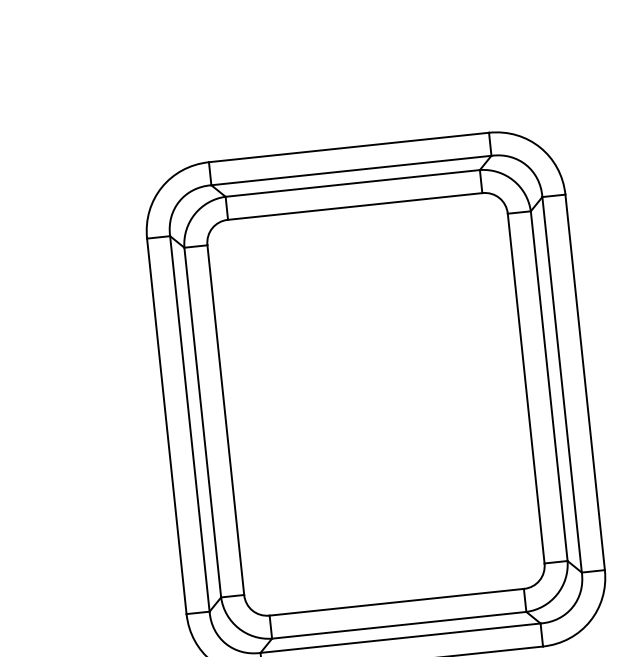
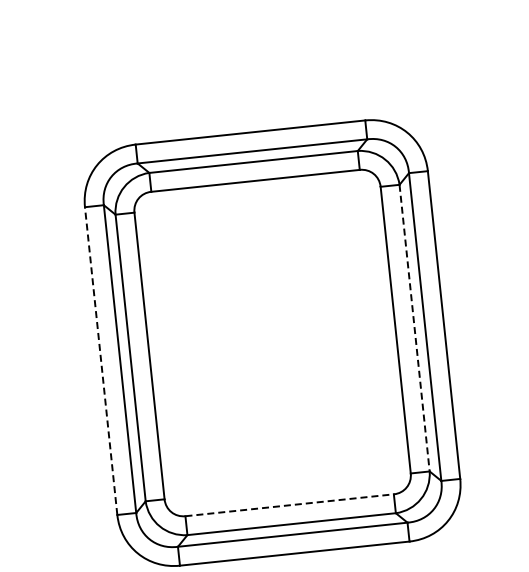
line: (549, 386) -> (414, 328), solid -> dashed
line: (167, 426) -> (101, 361), solid -> dashed
line: (396, 602) -> (289, 505), solid -> dashed

